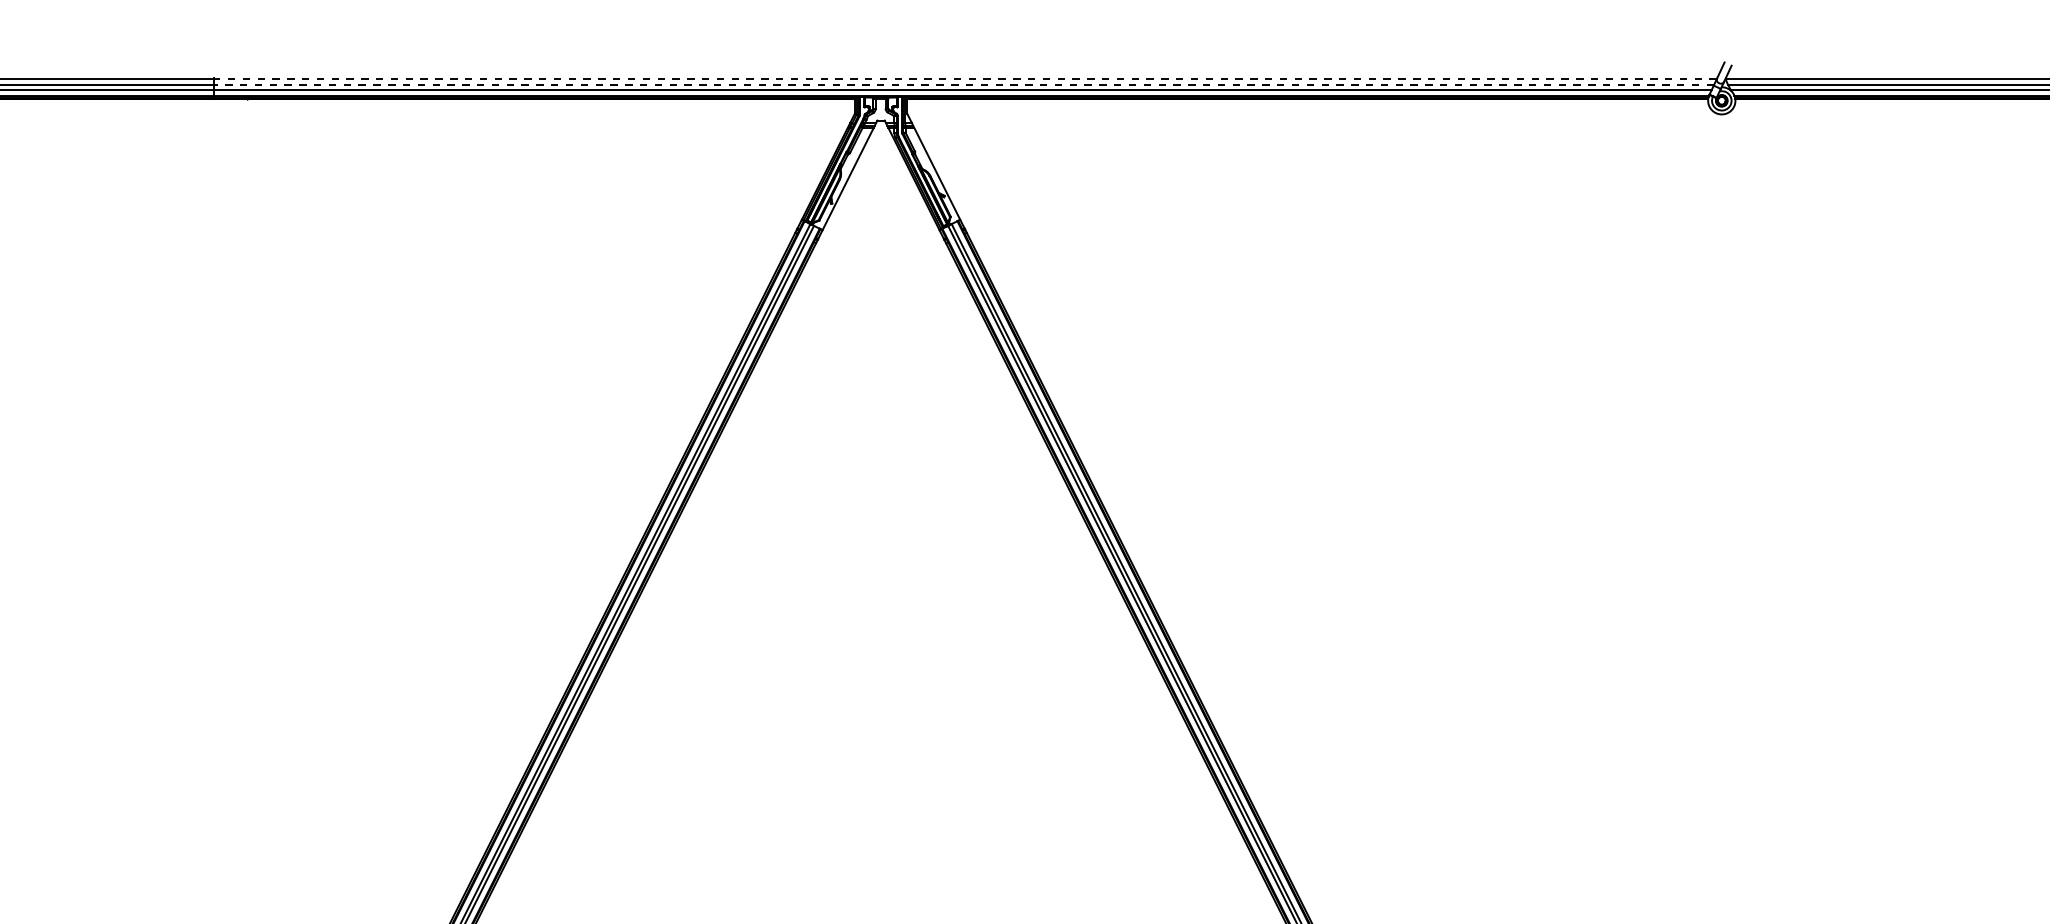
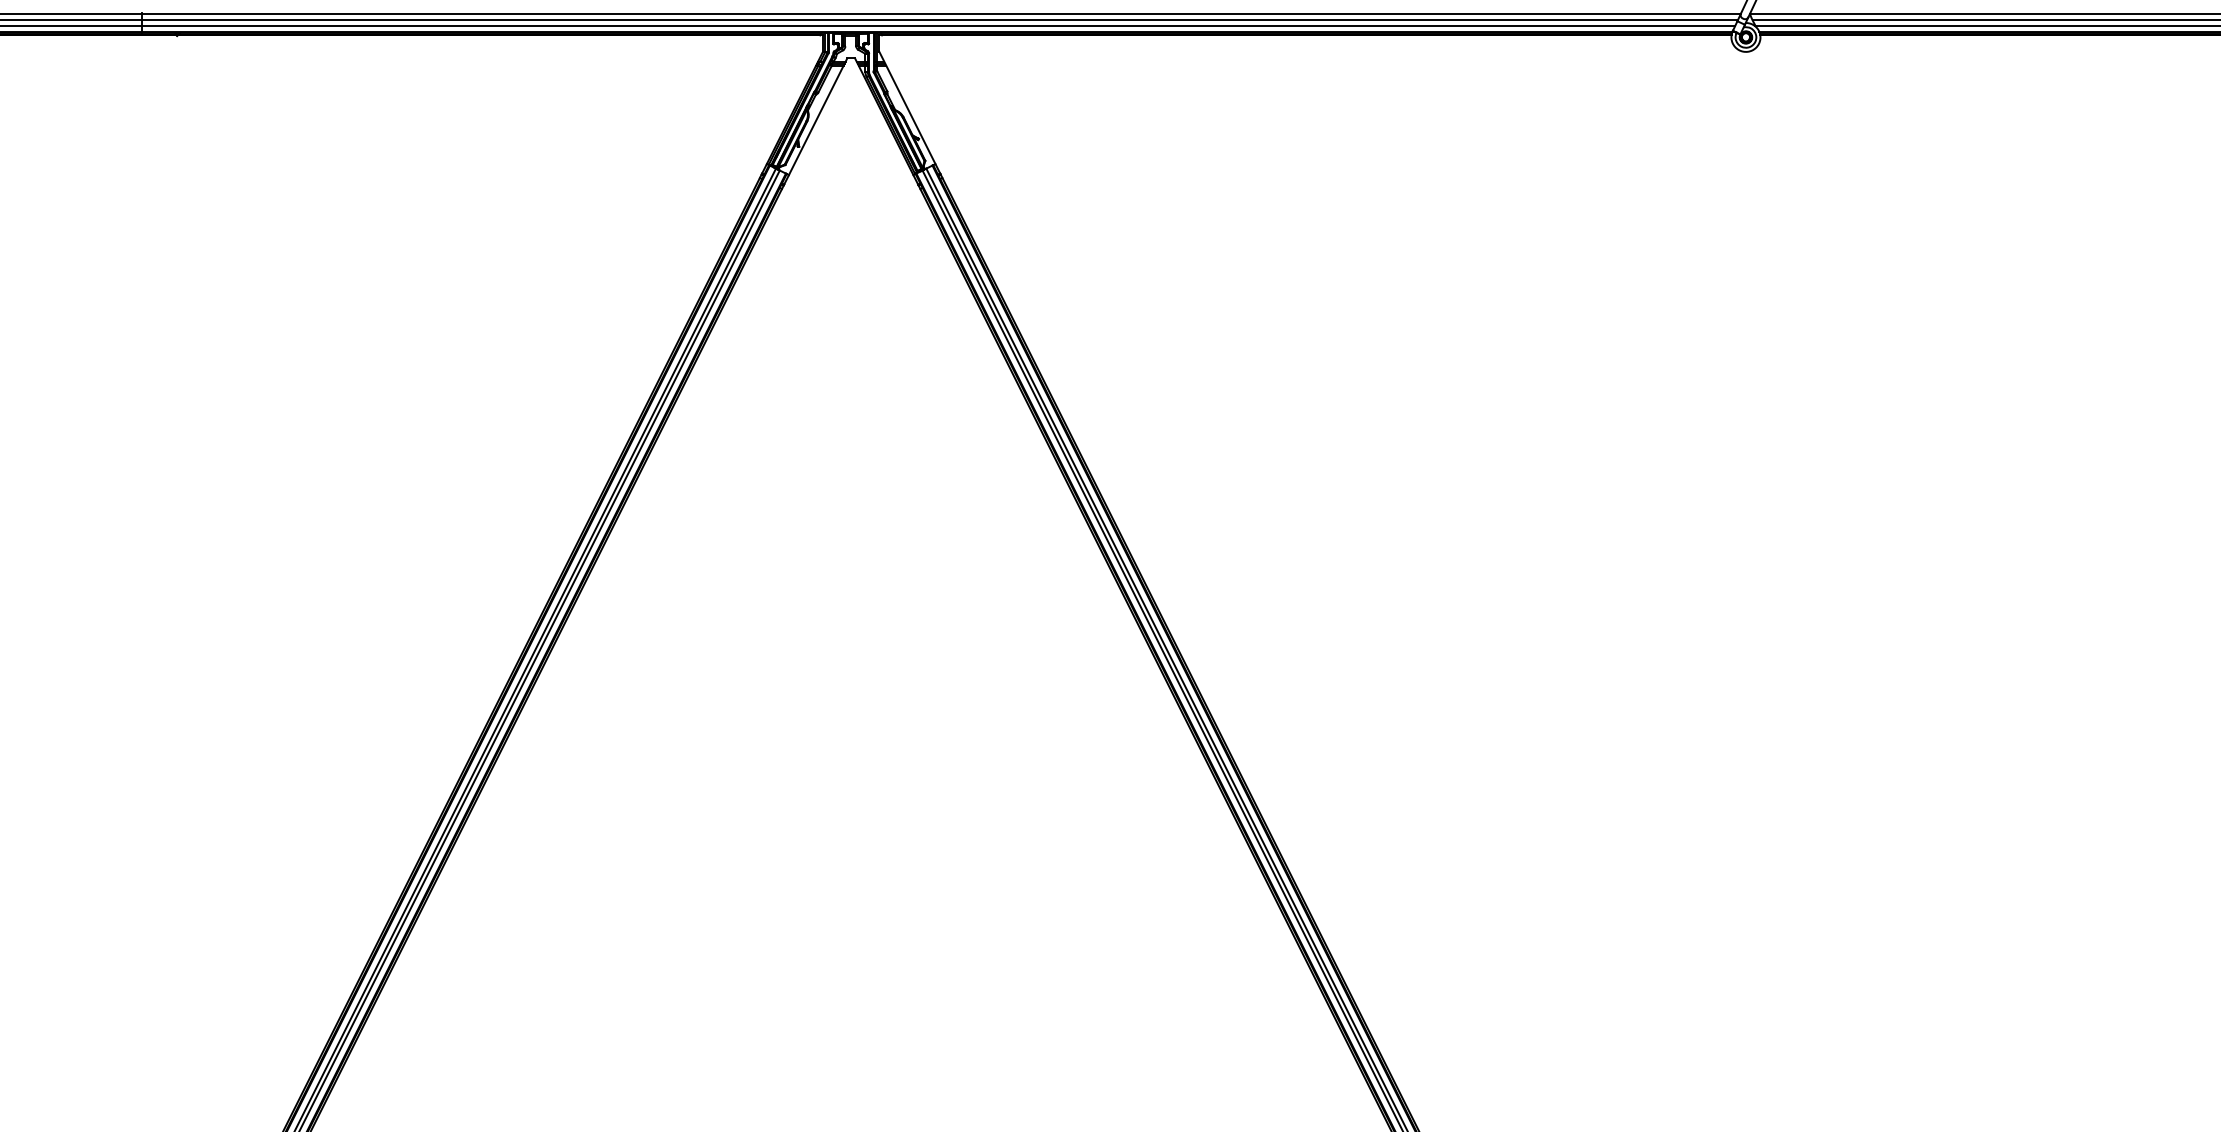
line: (965, 79) -> (941, 14), dashed -> solid
line: (964, 84) -> (939, 20), dashed -> solid

